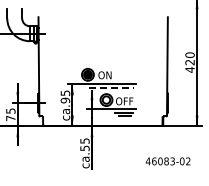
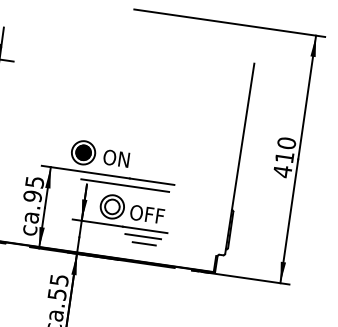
text: (189, 62) -> (283, 157), 420 -> 410
line: (111, 88) -> (125, 185), dashed -> solid

